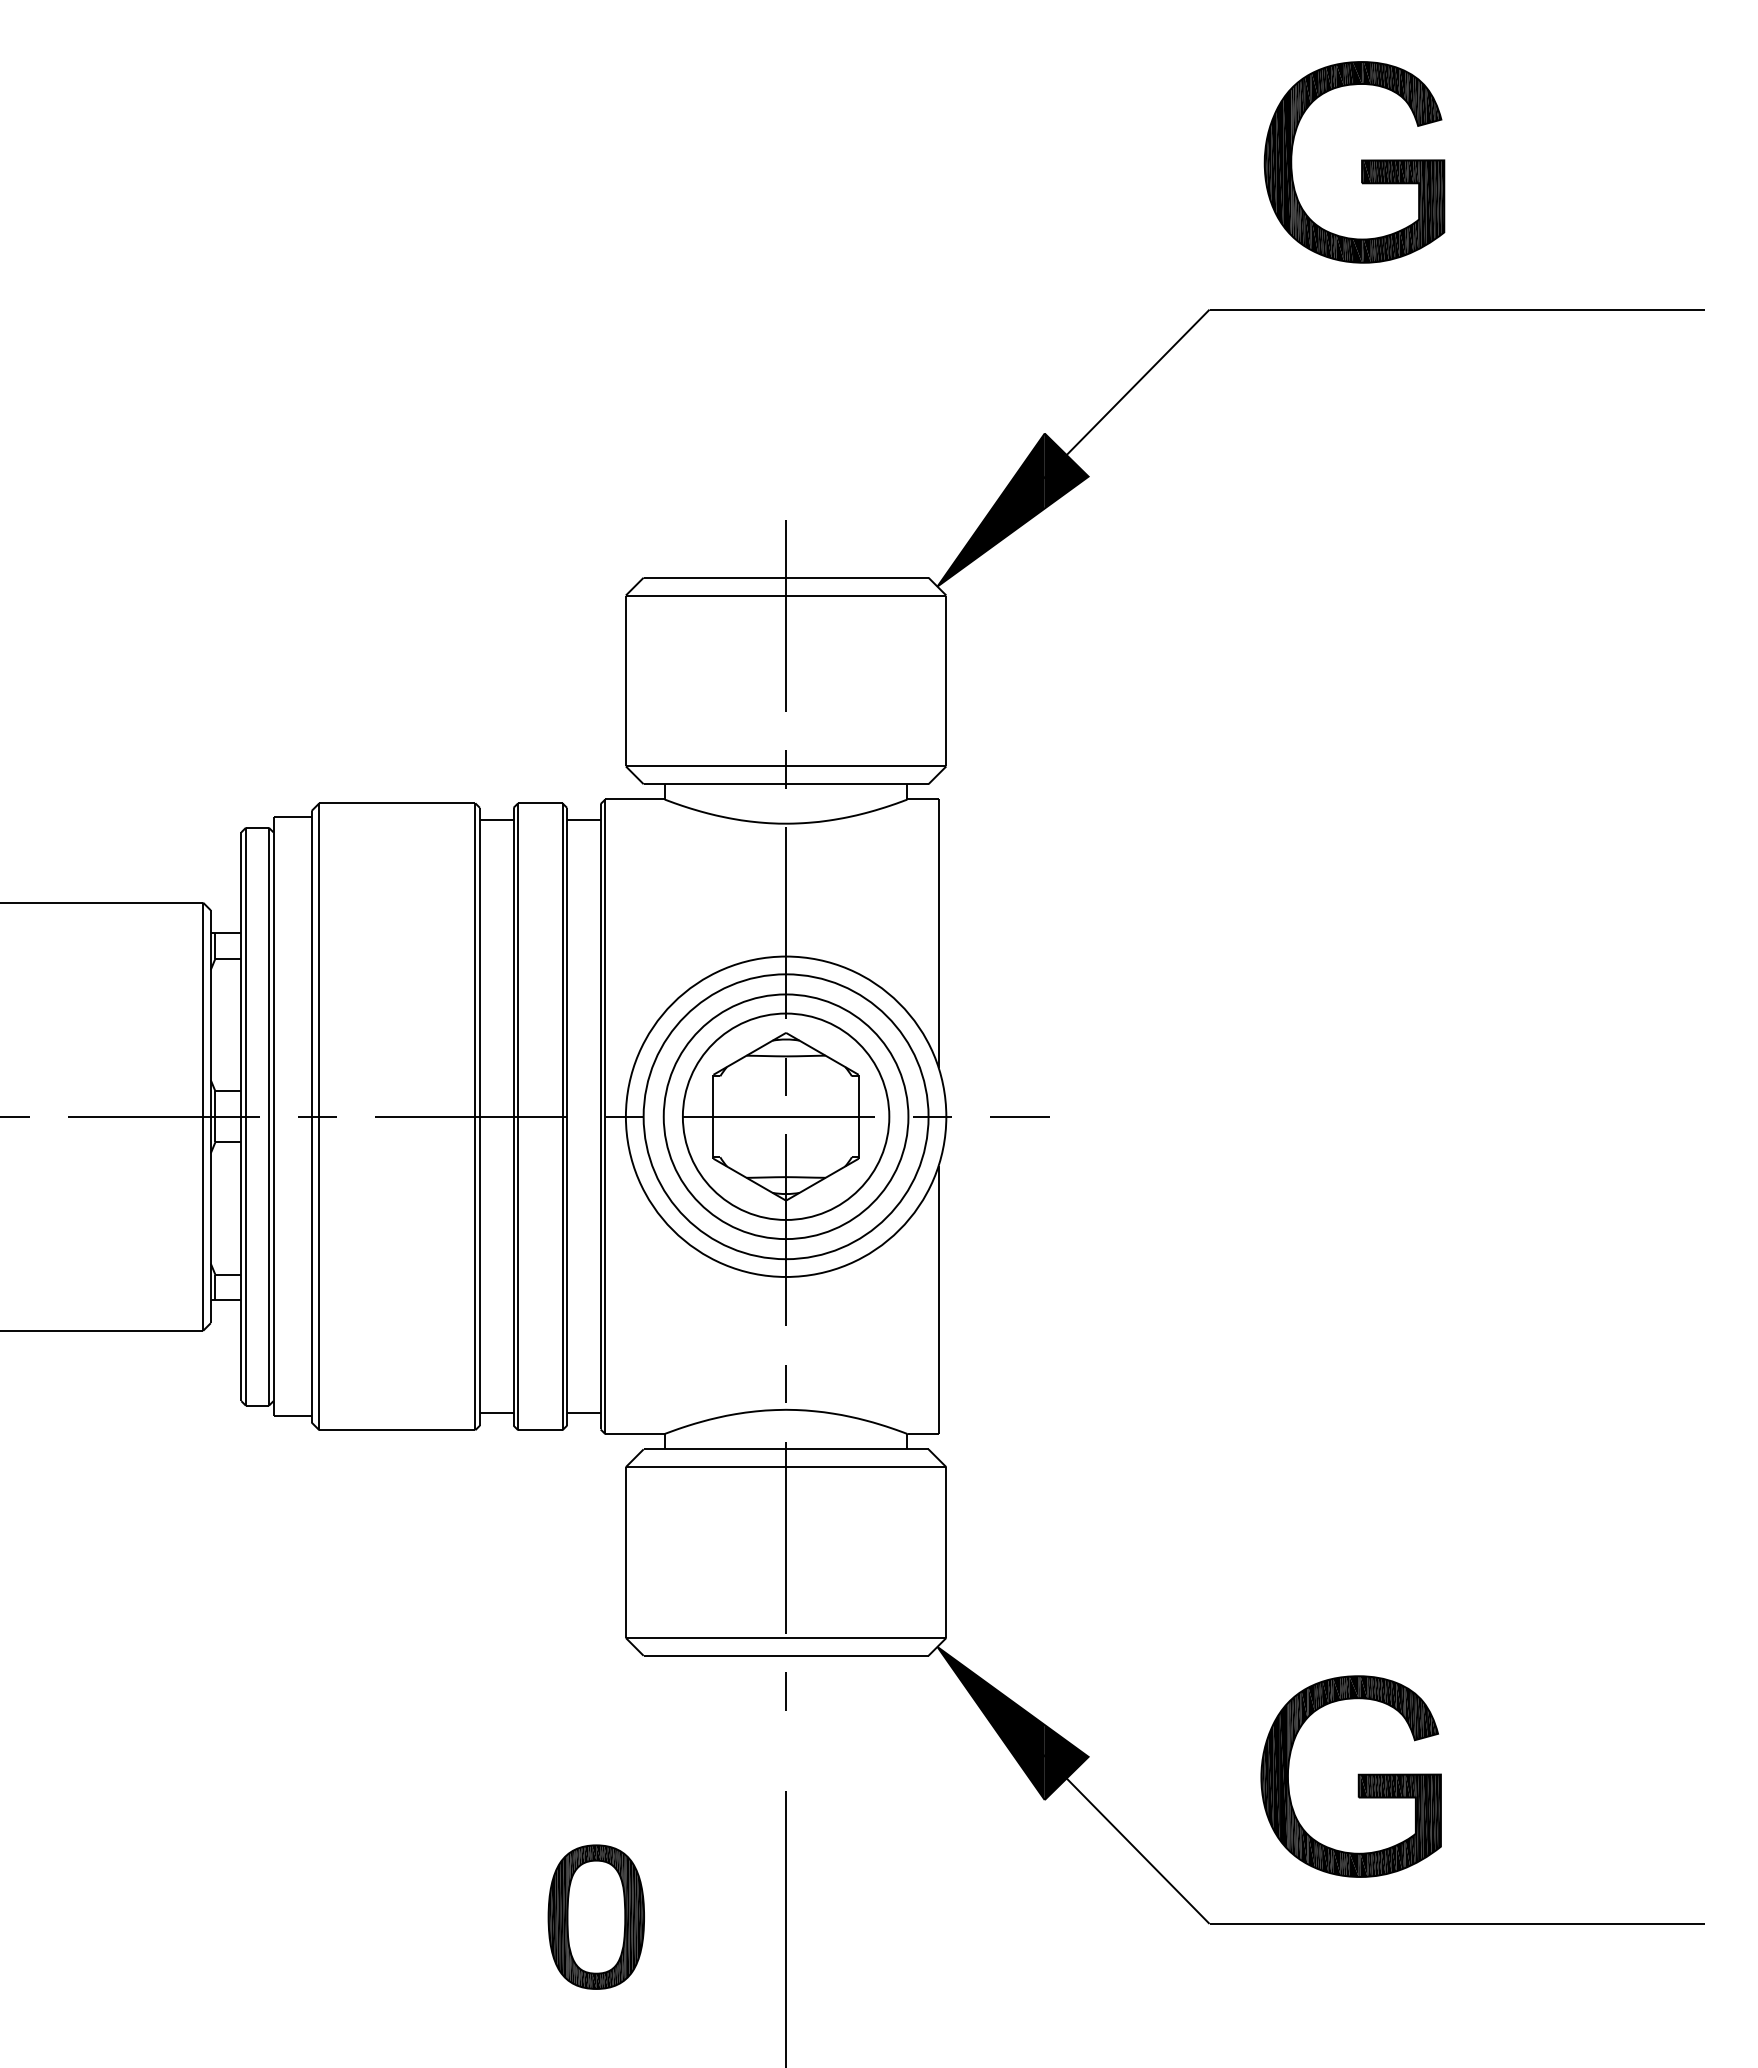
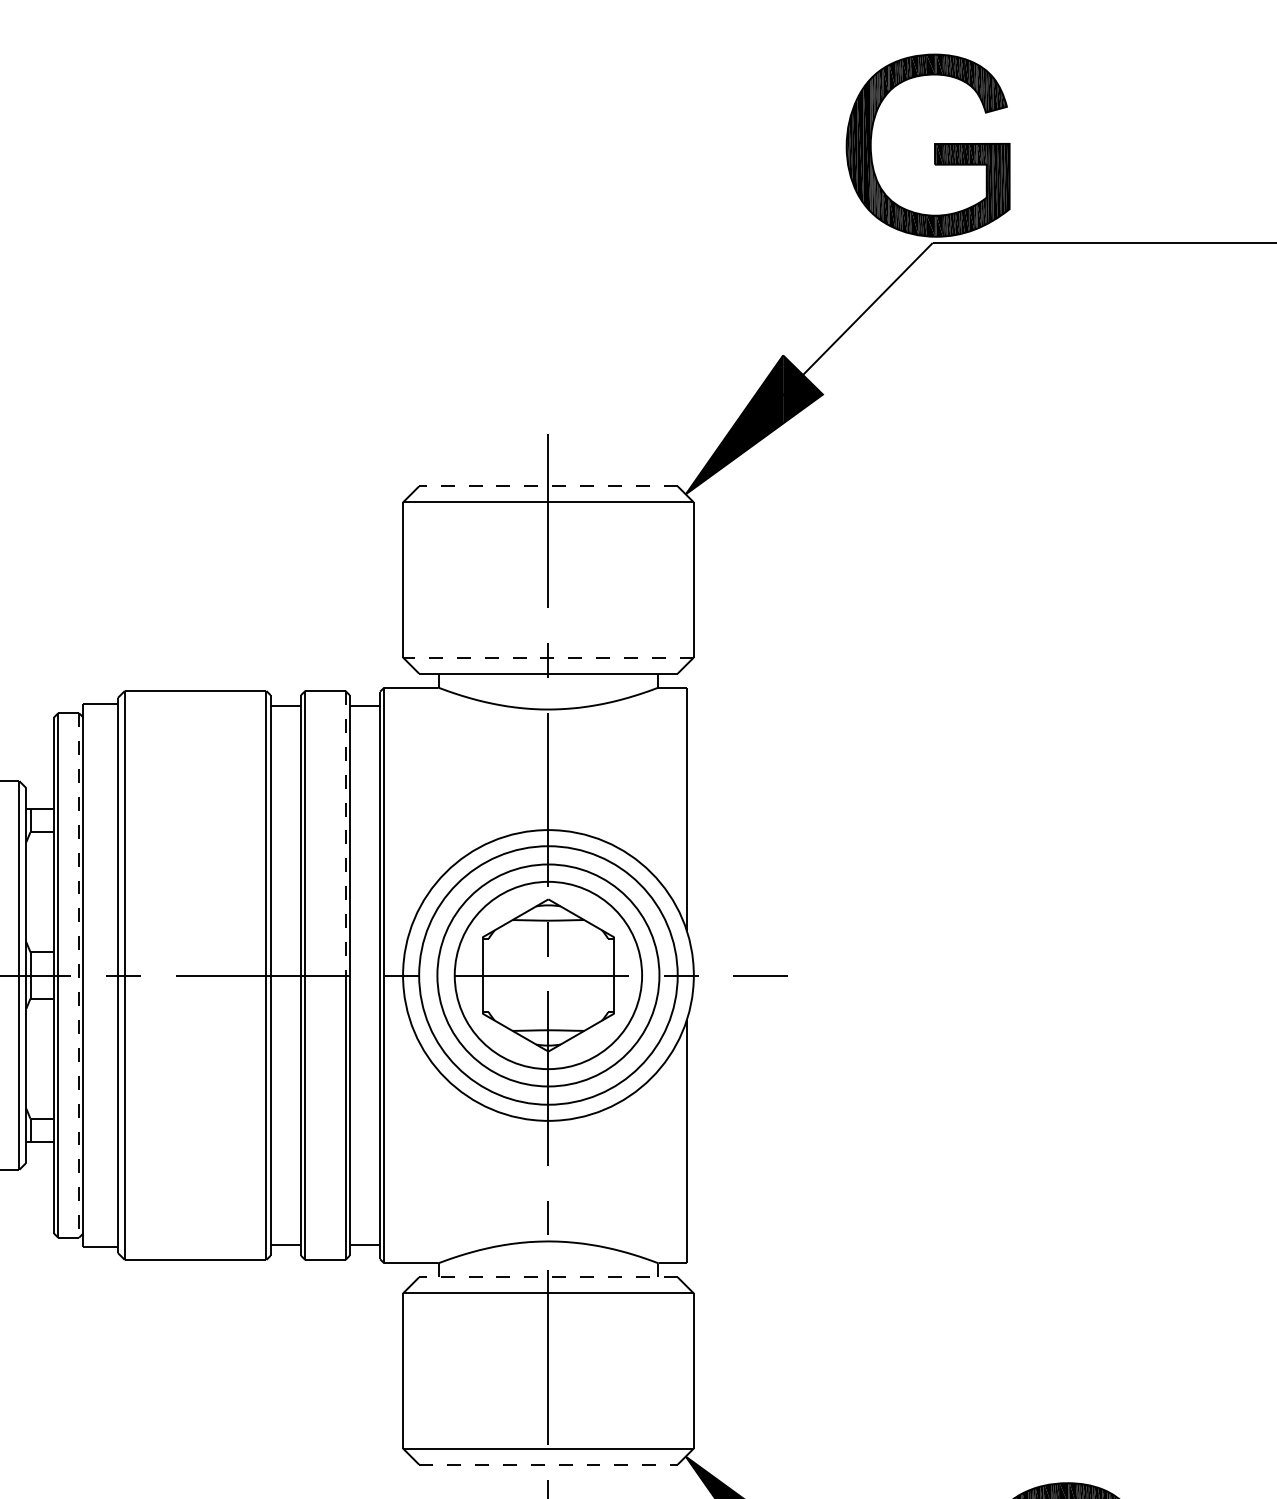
part: (1361, 162) -> (934, 145), moved
line: (785, 577) -> (547, 486), solid -> dashed
line: (785, 766) -> (547, 657), solid -> dashed
line: (562, 960) -> (345, 833), solid -> dashed
line: (268, 1117) -> (78, 976), solid -> dashed
line: (785, 1449) -> (547, 1277), solid -> dashed
line: (786, 1655) -> (548, 1464), solid -> dashed

